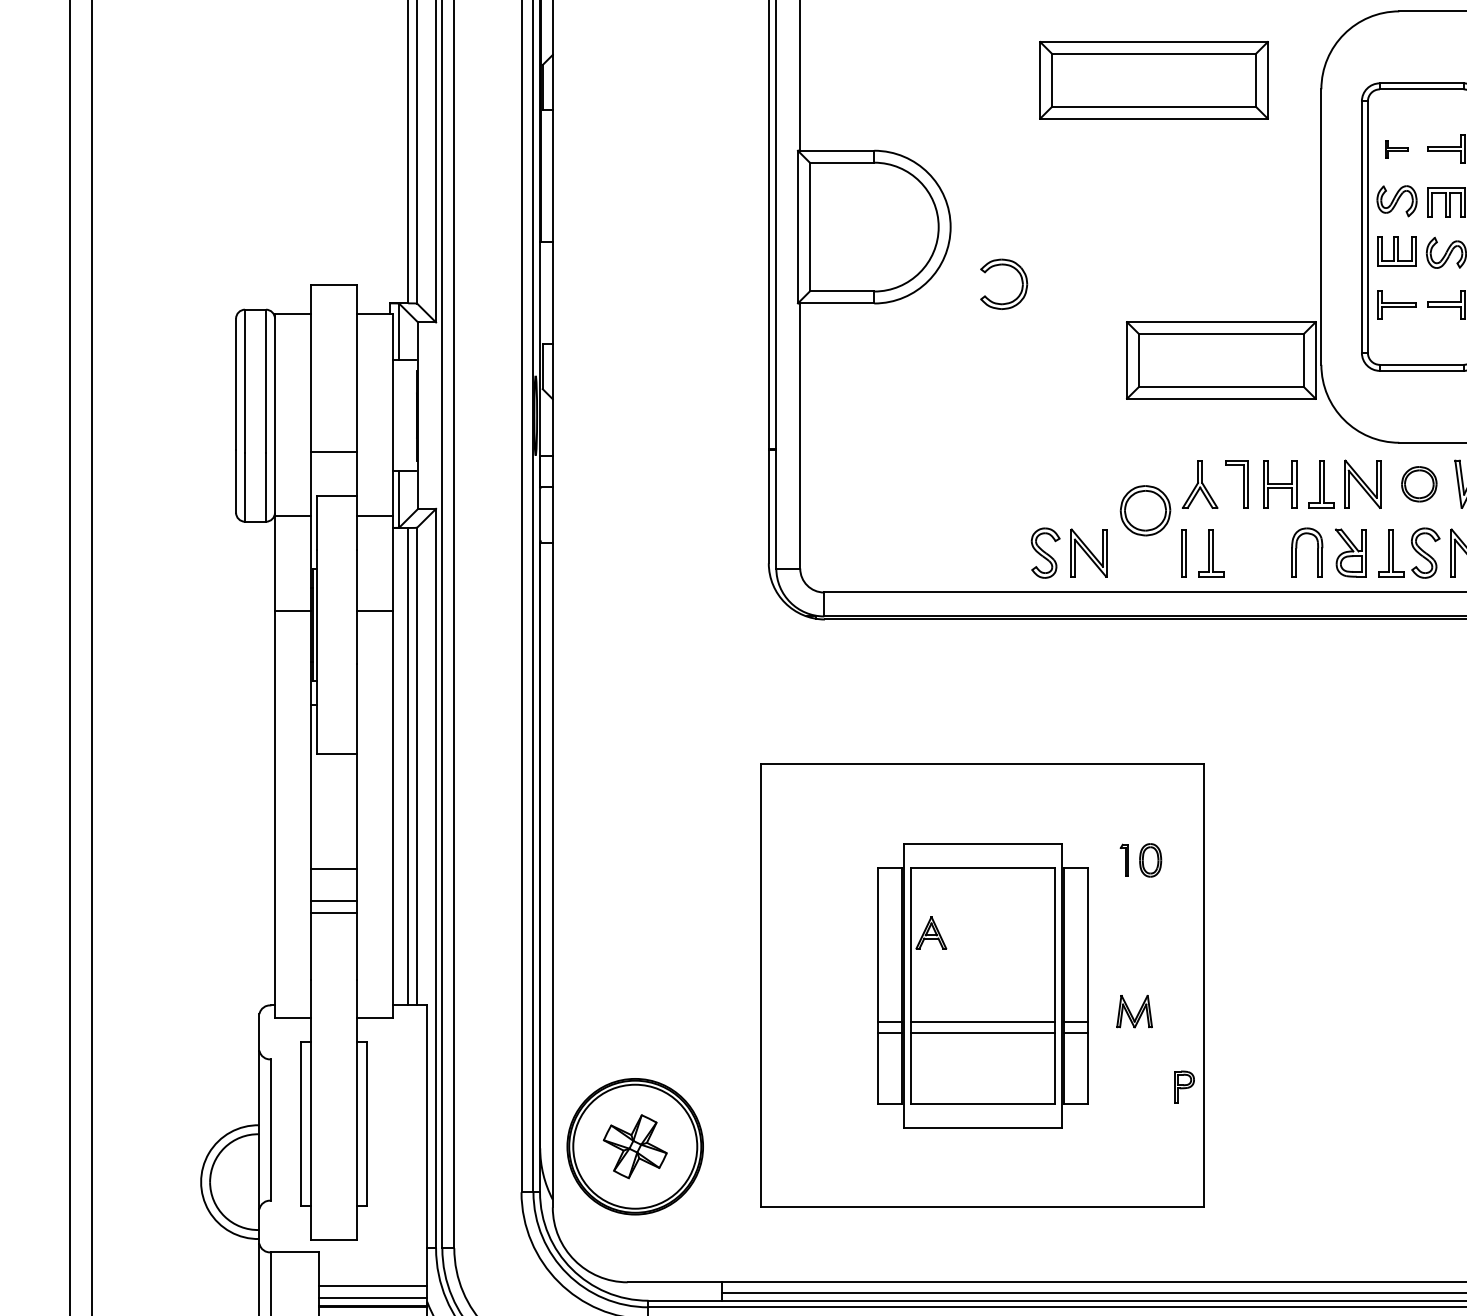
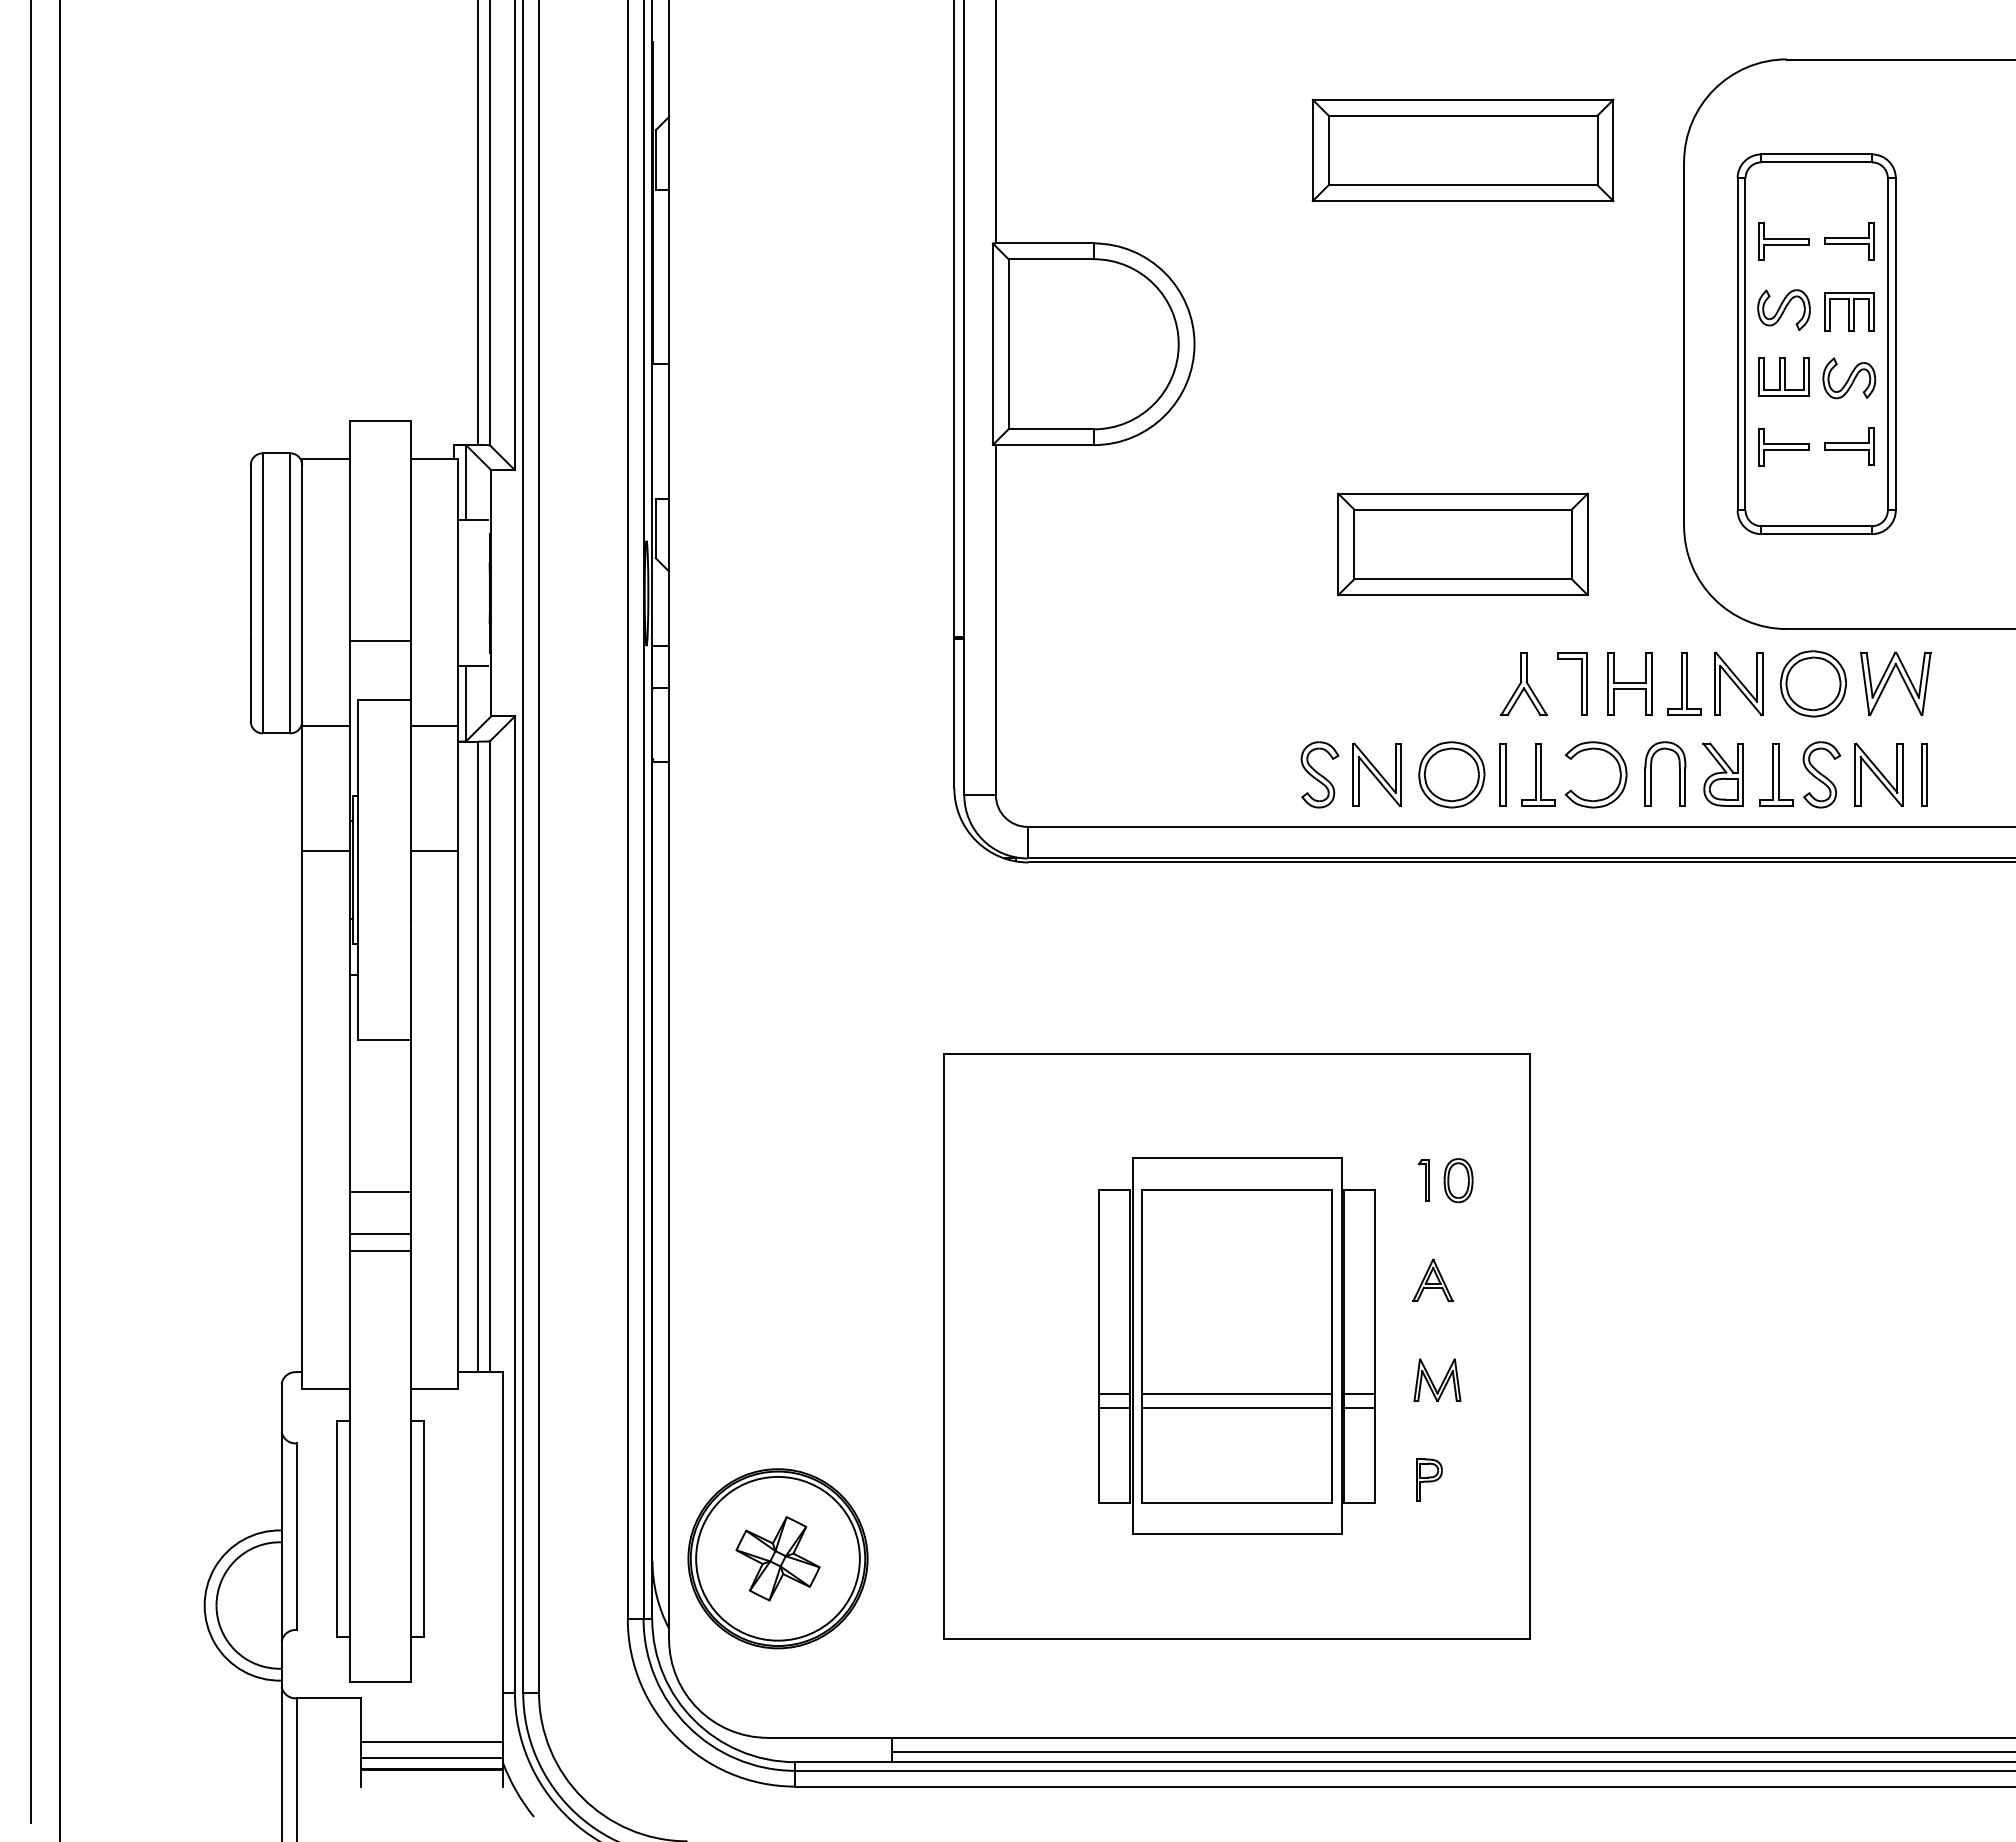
part: (1396, 149) -> (1783, 241), size x1.67
part: (1021, 283) -> (1619, 773), moved
part: (1220, 360) -> (1462, 544), moved
part: (1419, 483) -> (1813, 683), size x1.43
part: (1145, 510) -> (1451, 774), moved
part: (930, 932) -> (1432, 1280), moved
part: (1184, 1086) -> (1429, 1479), moved

